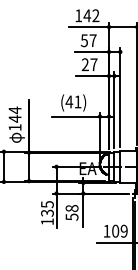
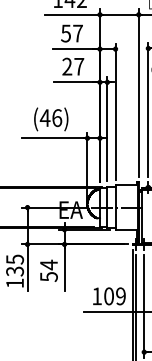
text: (77, 101) -> (56, 117), (41) -> (46)
text: (71, 208) -> (48, 264), 58 -> 54

